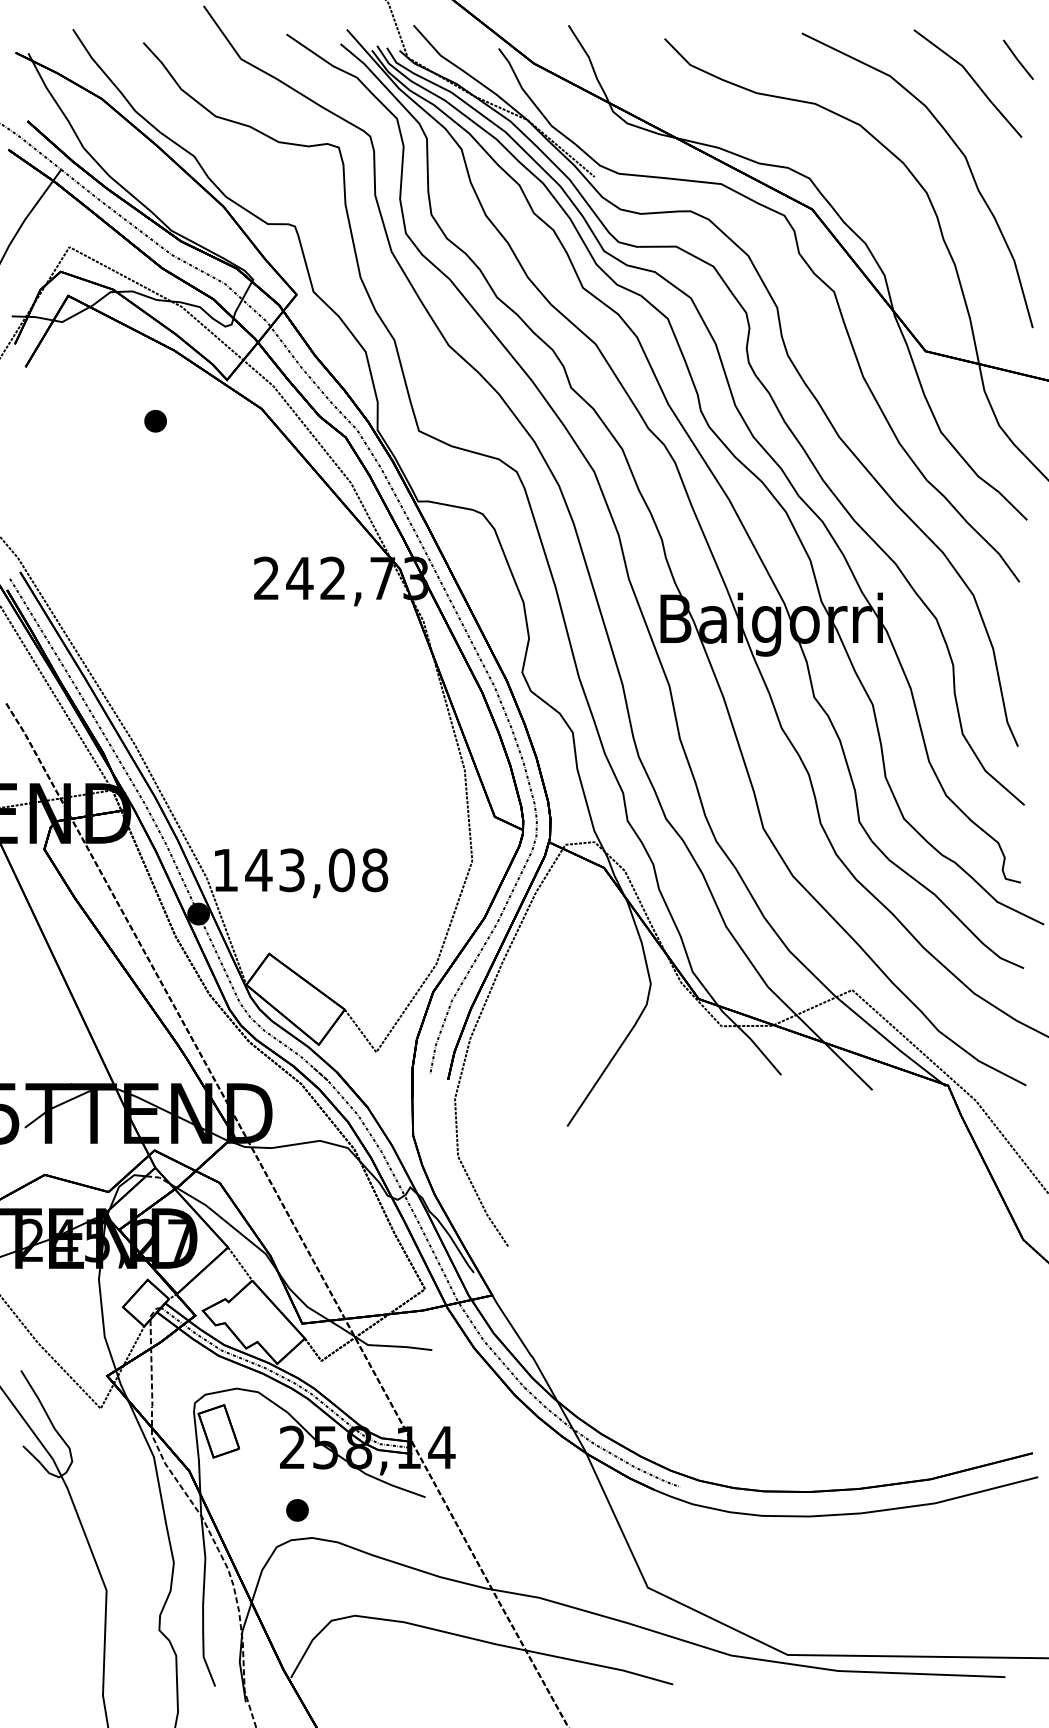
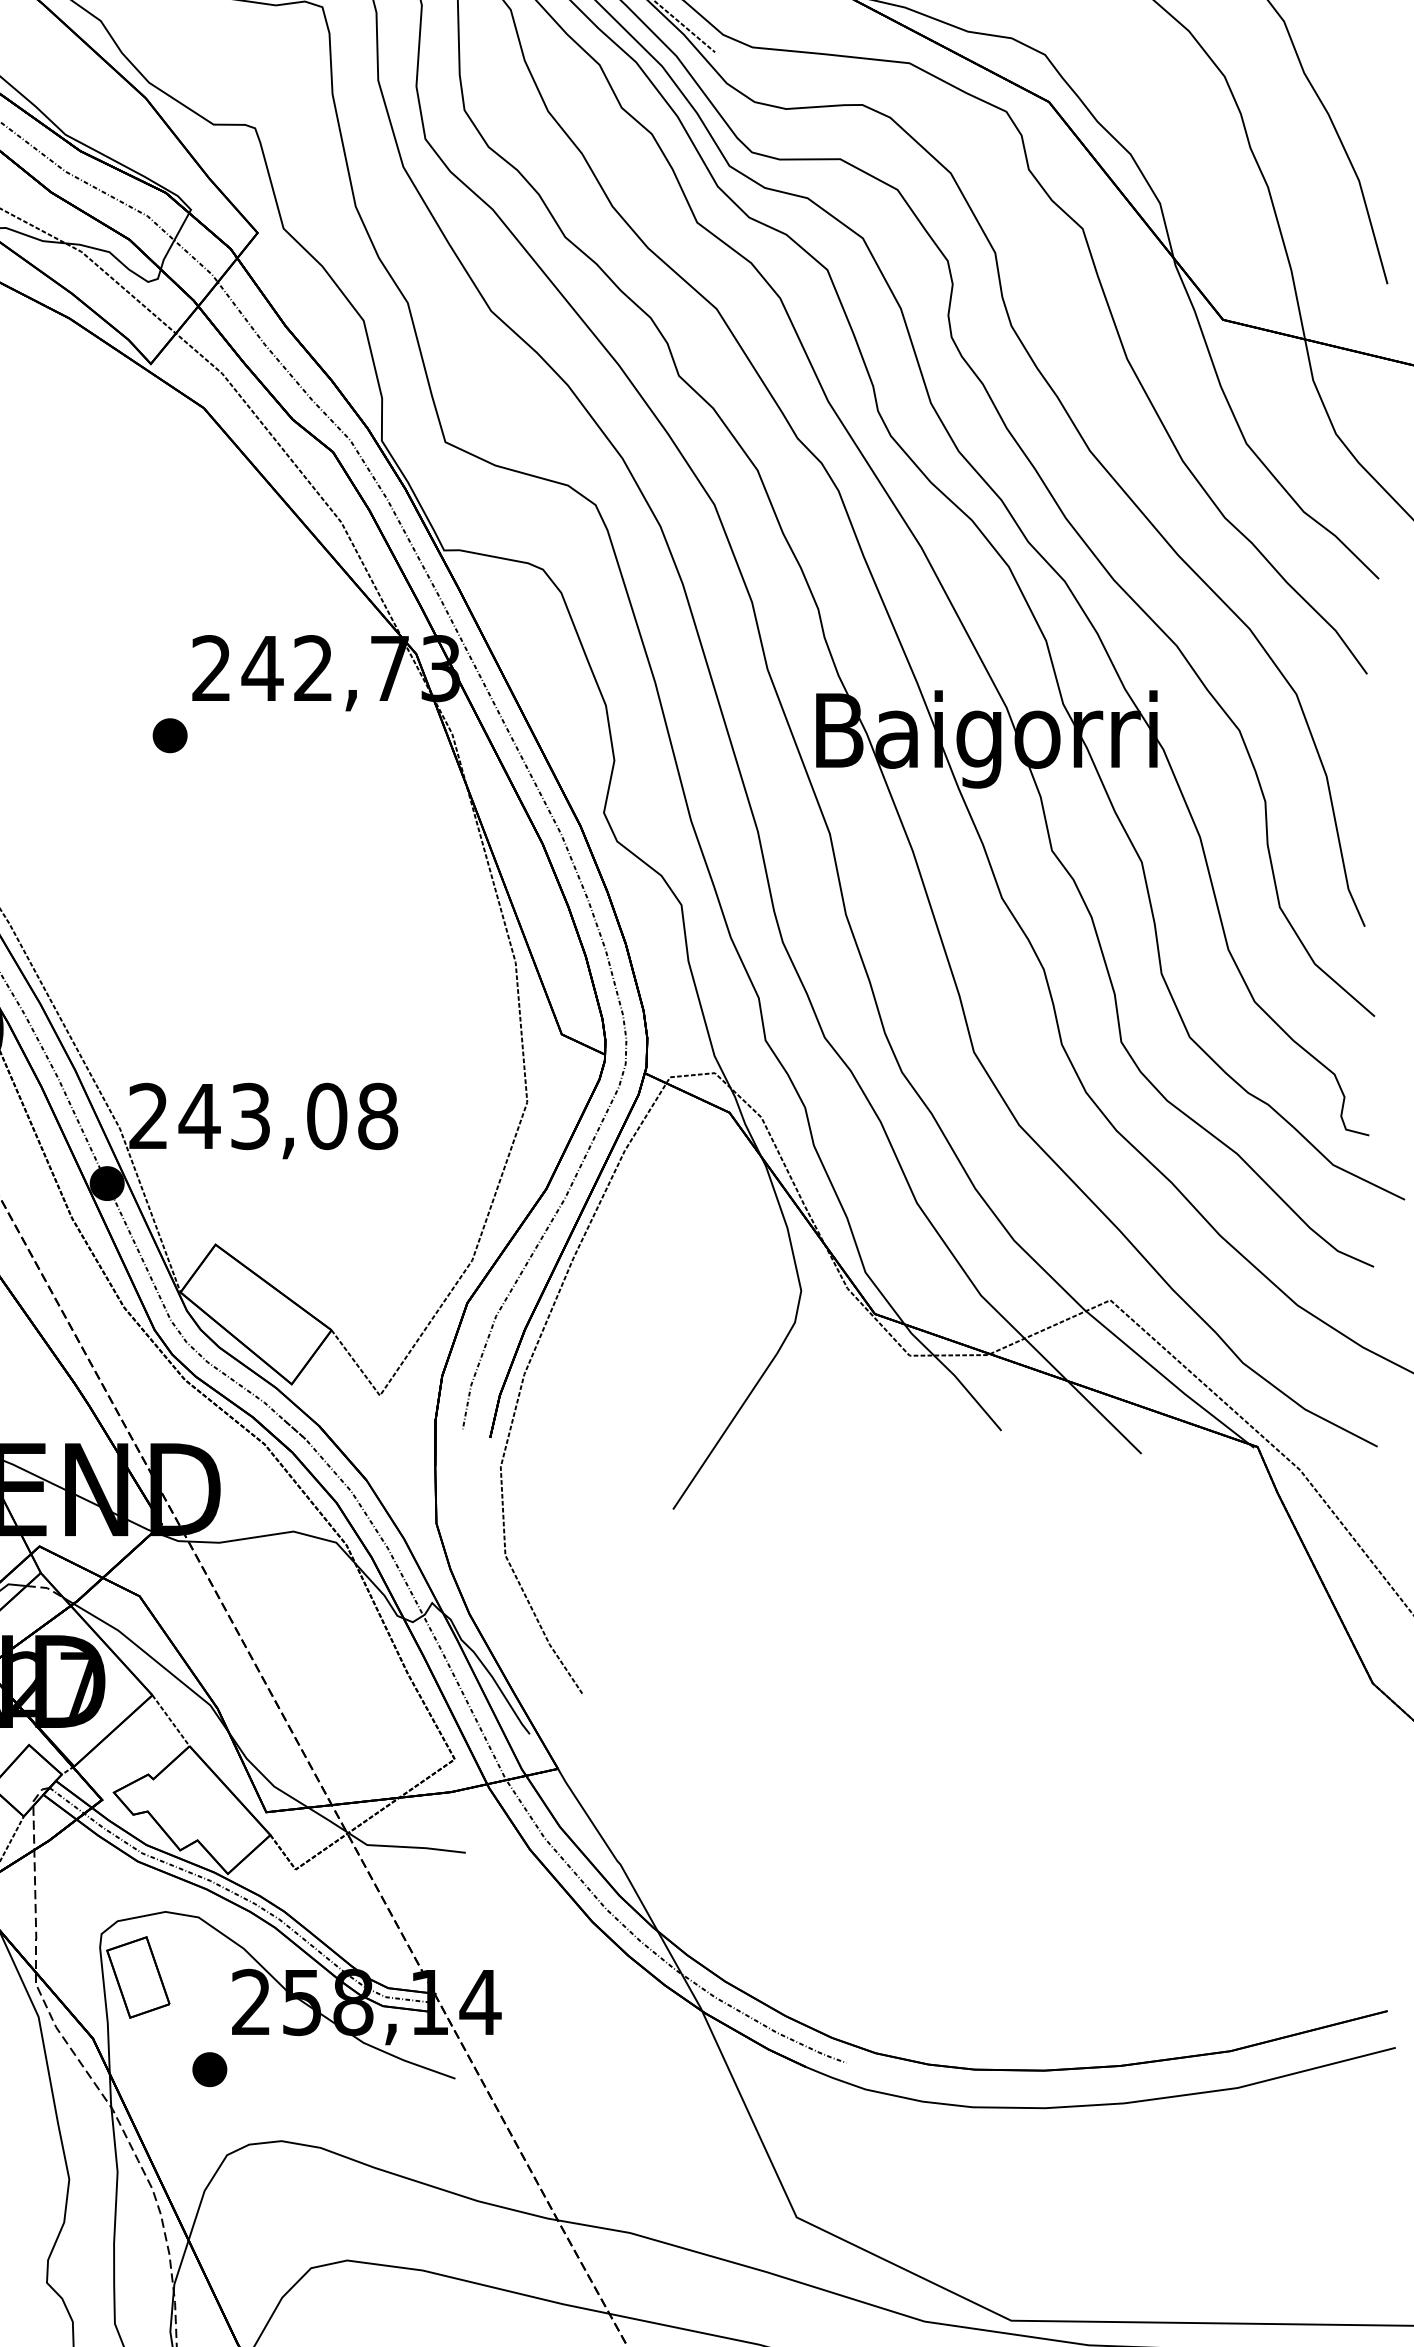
part: (155, 421) -> (169, 736), moved
text: (225, 869) -> (148, 1115), 143,08 -> 243,08
part: (297, 1510) -> (209, 2069), moved

